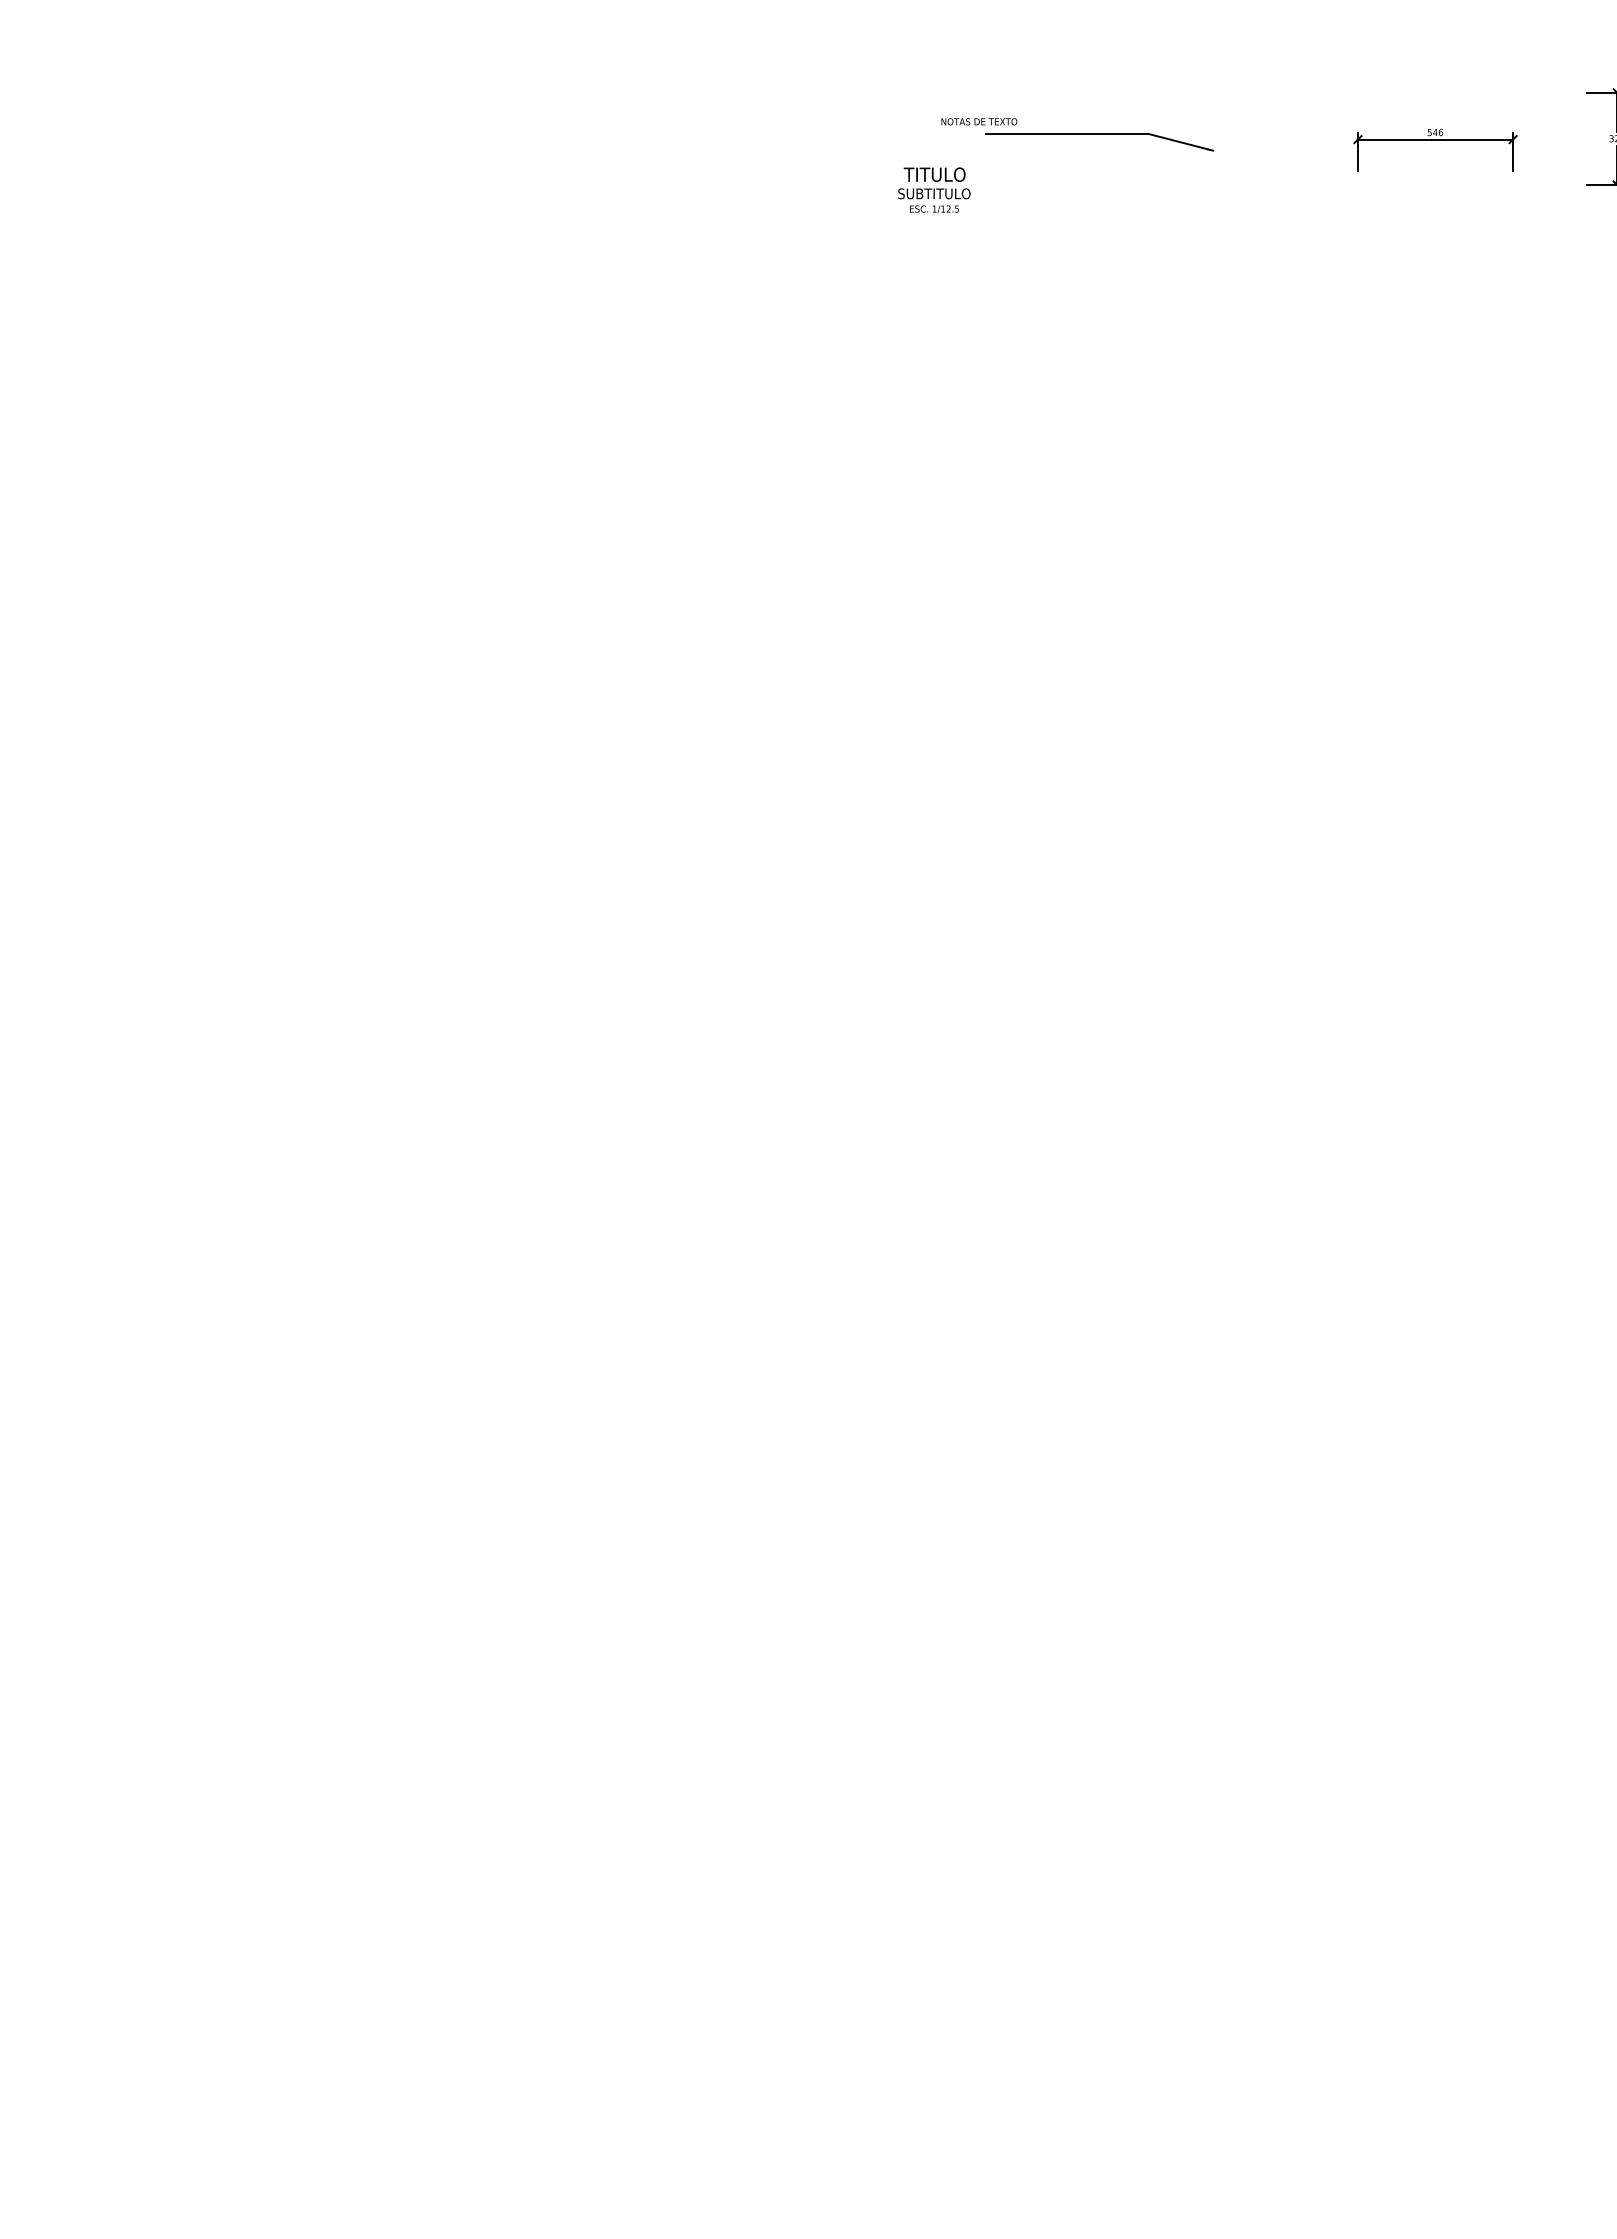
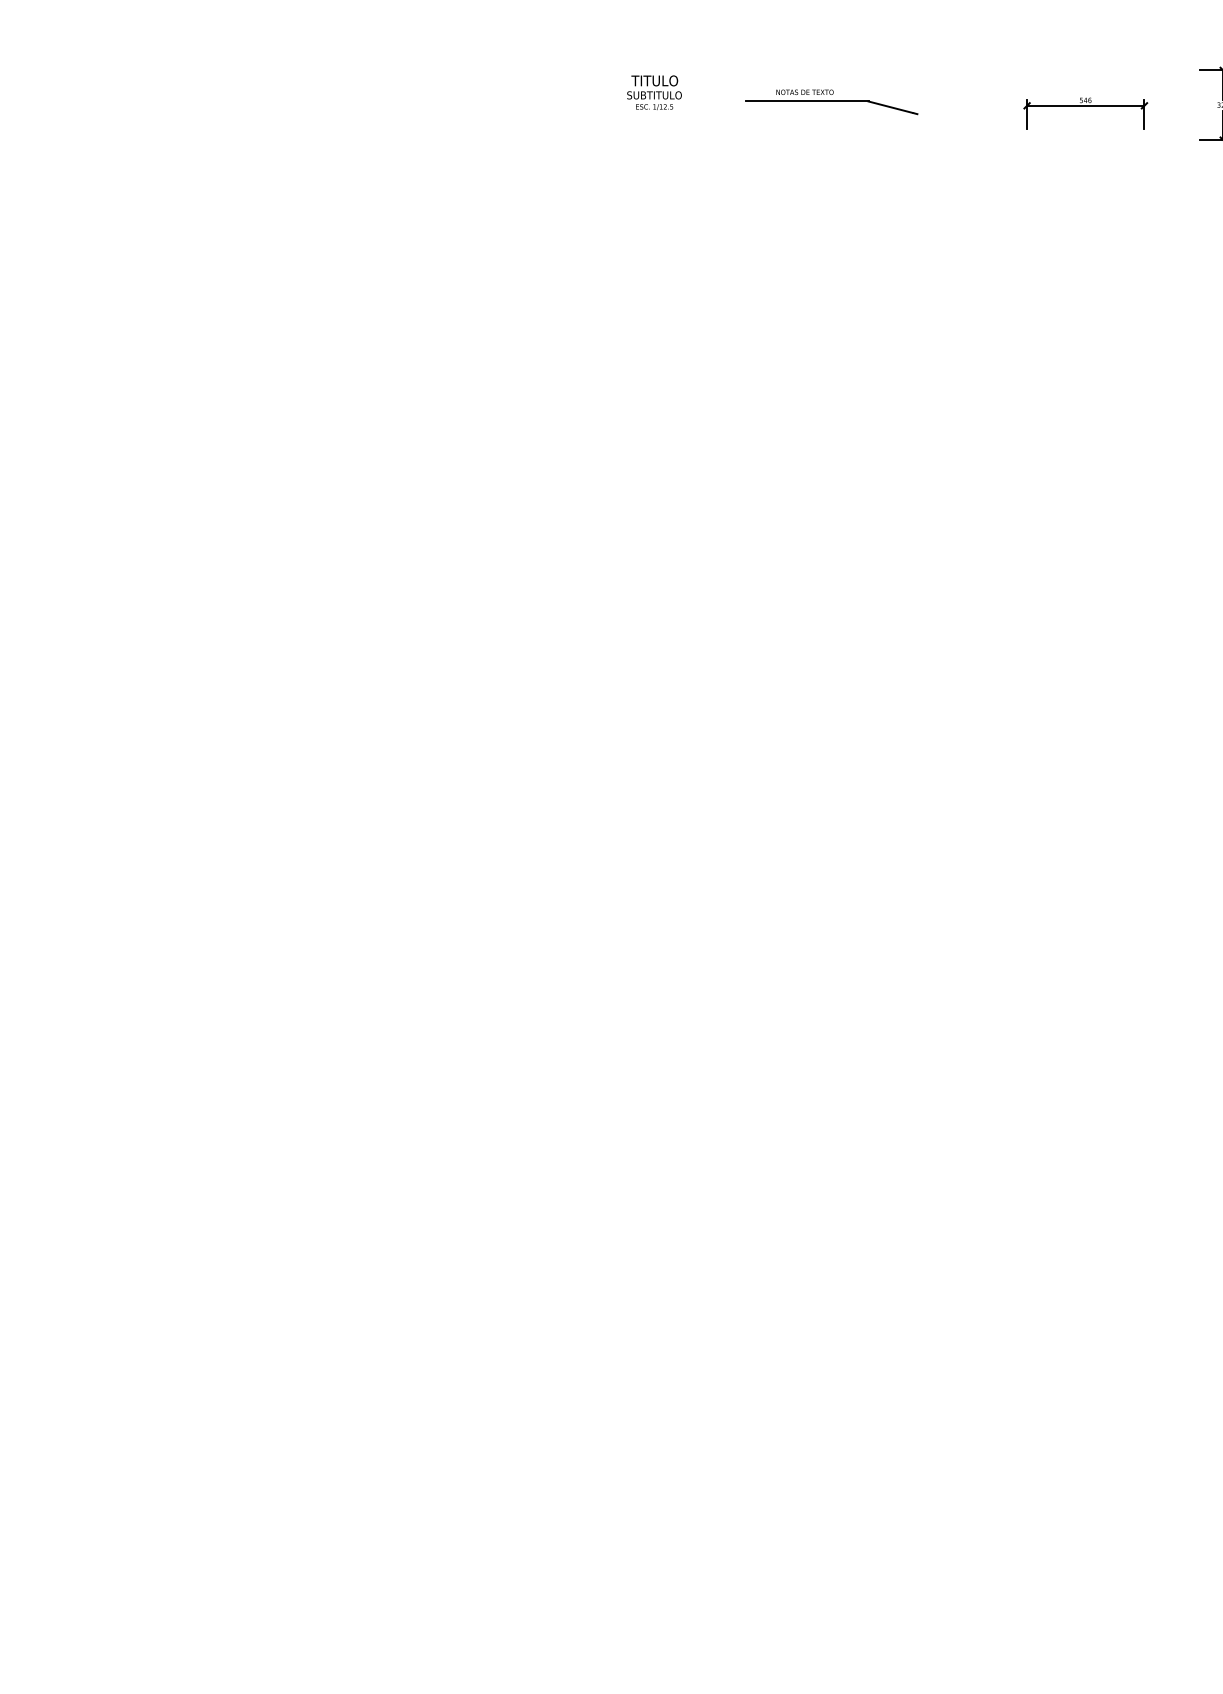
text: (979, 121) -> (805, 92), moved
text: (934, 190) -> (654, 92), moved

